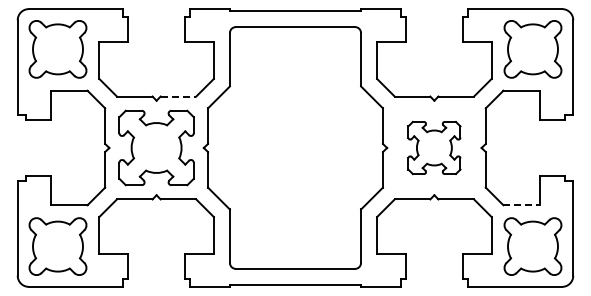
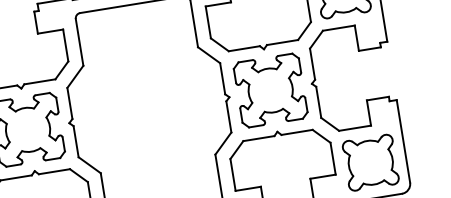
line: (178, 96) -> (39, 81), dashed -> solid
part: (434, 147) -> (270, 90), size x1.43
line: (522, 205) -> (355, 128), dashed -> solid

